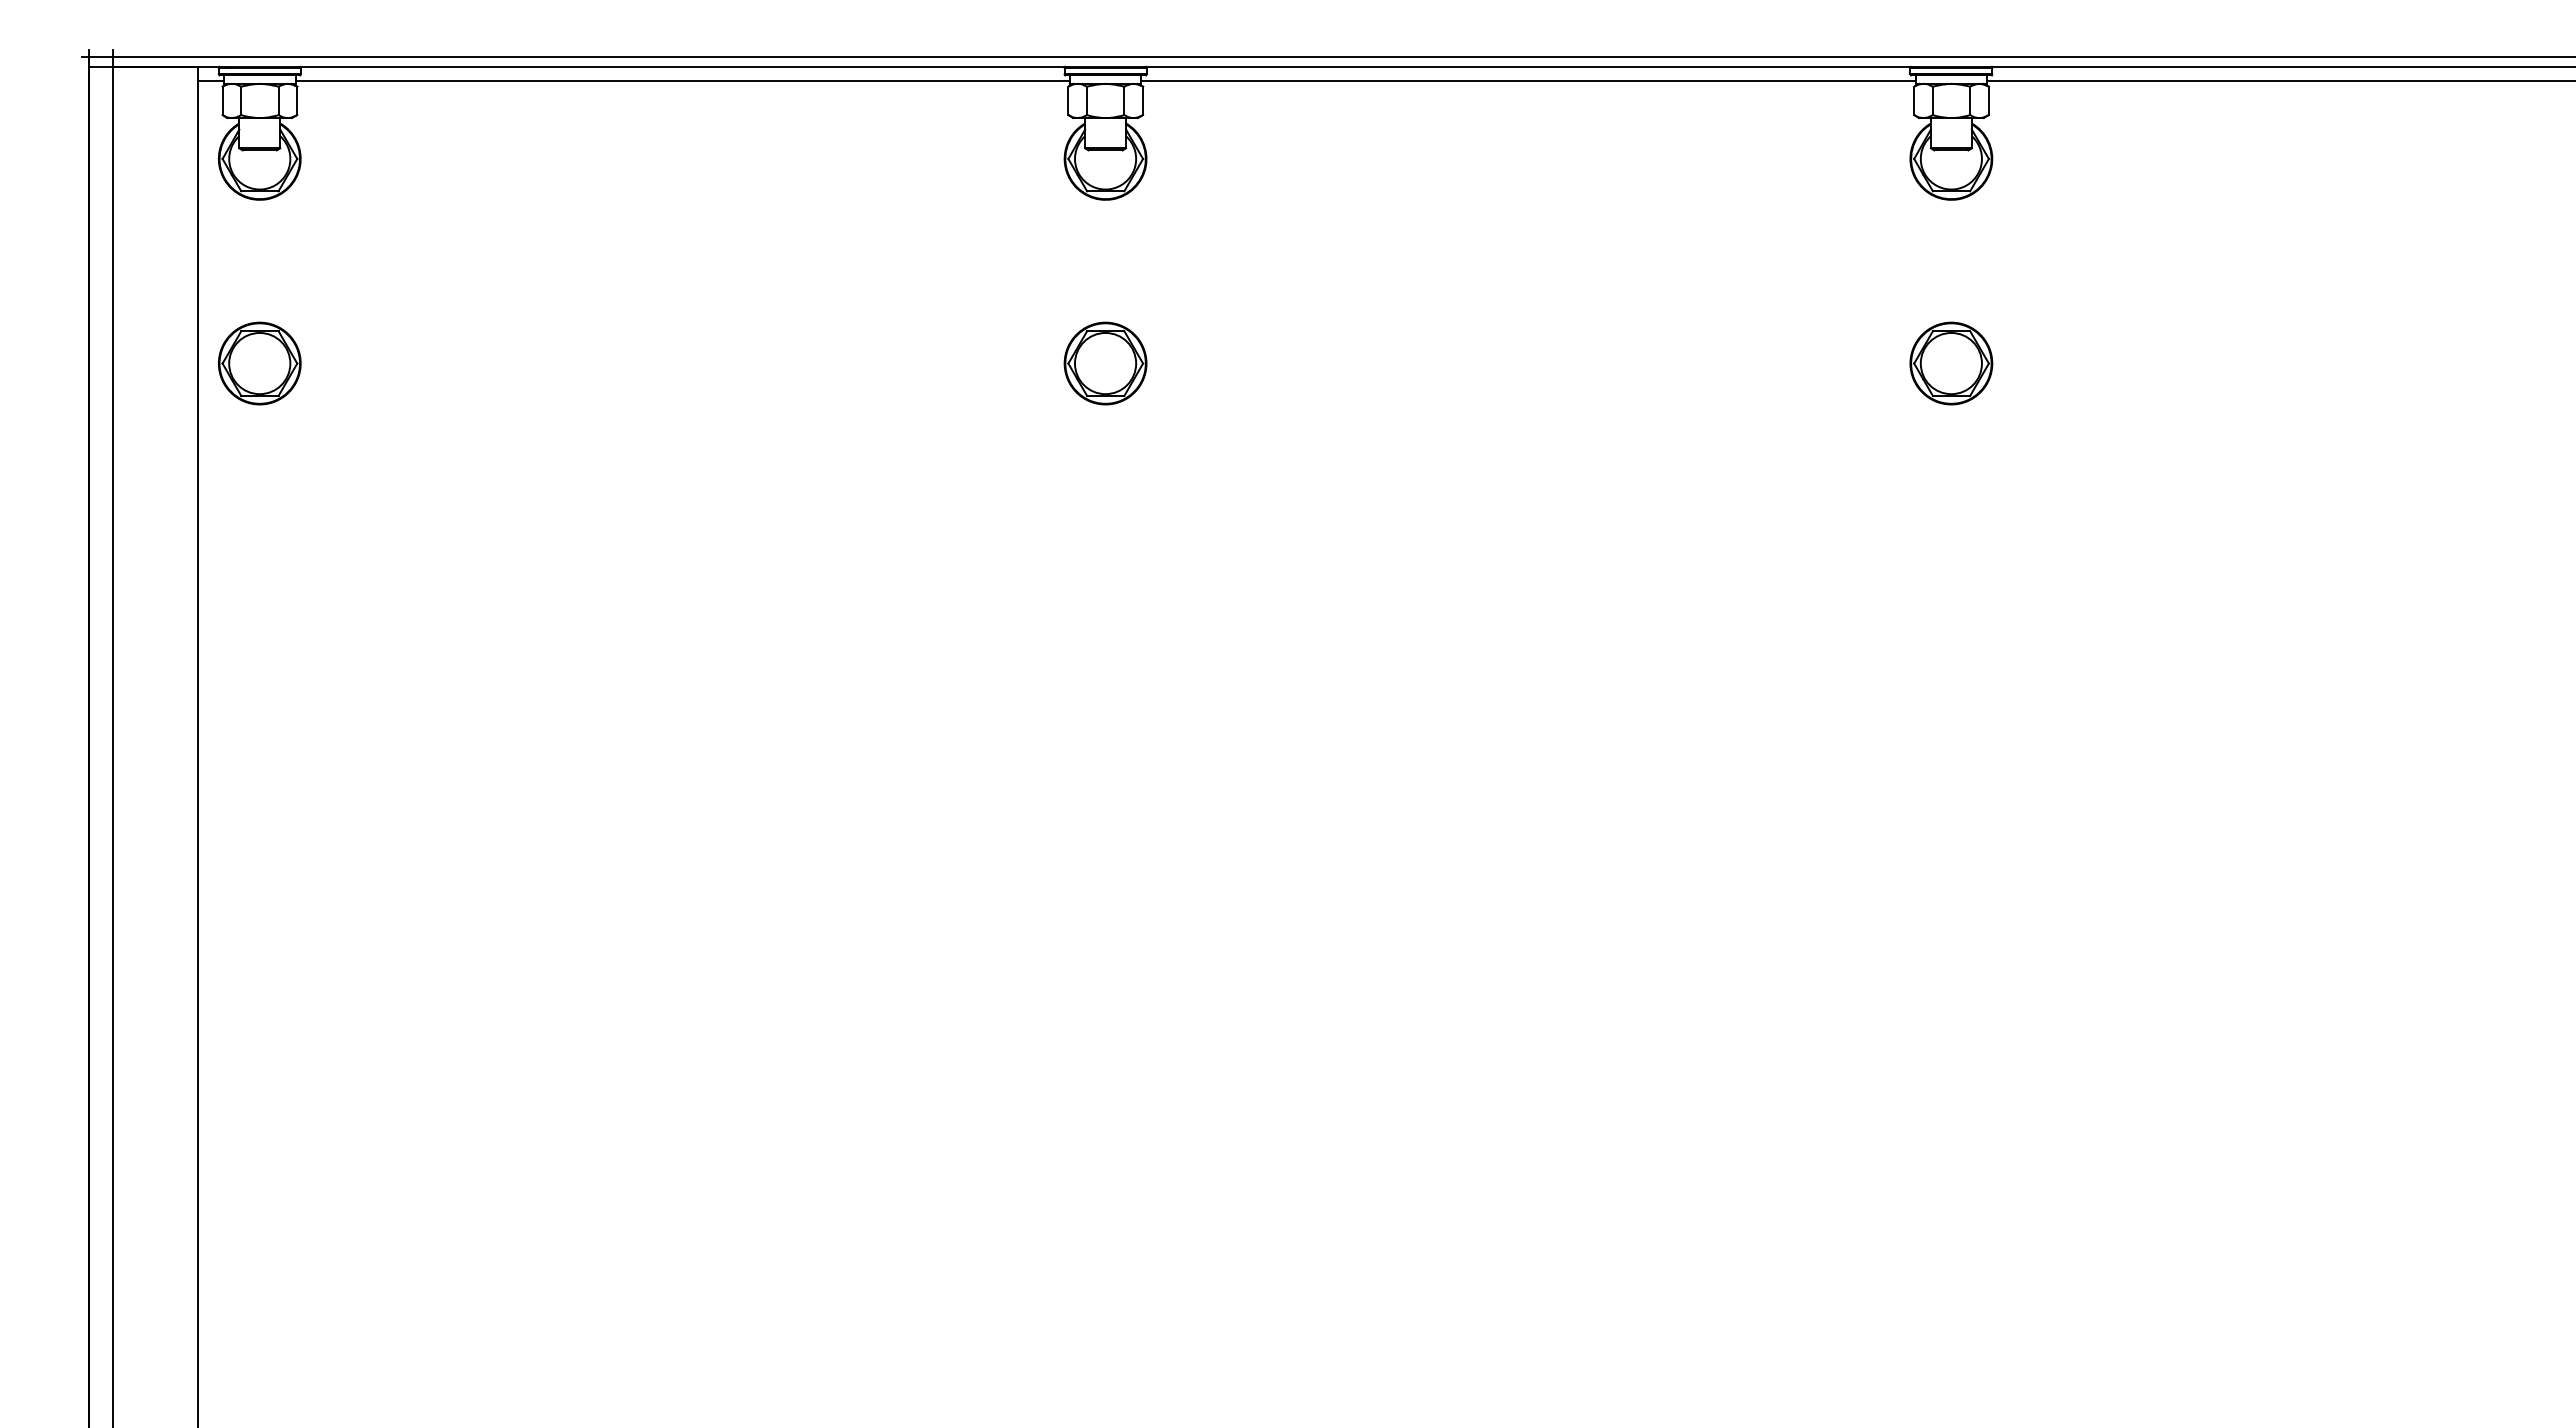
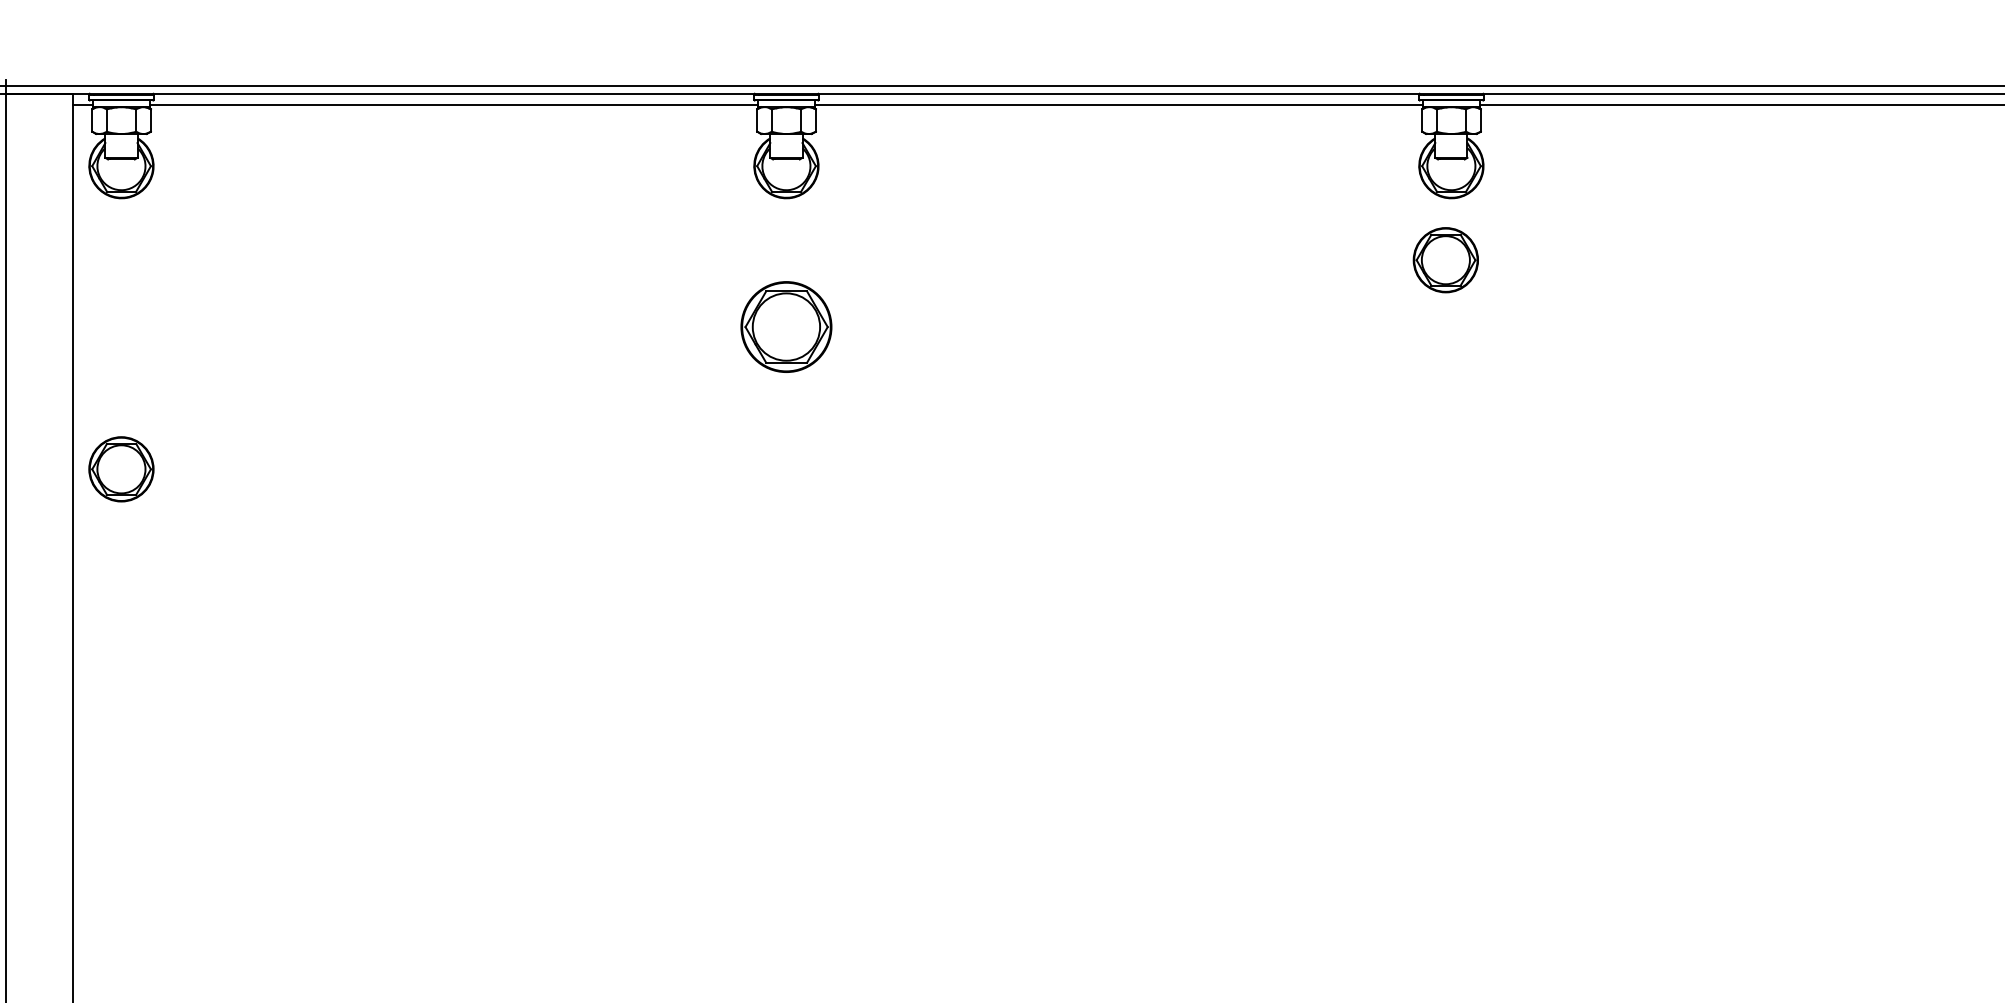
part: (259, 363) -> (121, 469), moved
part: (1105, 363) -> (786, 326), size x1.4
part: (1951, 363) -> (1445, 260), moved

